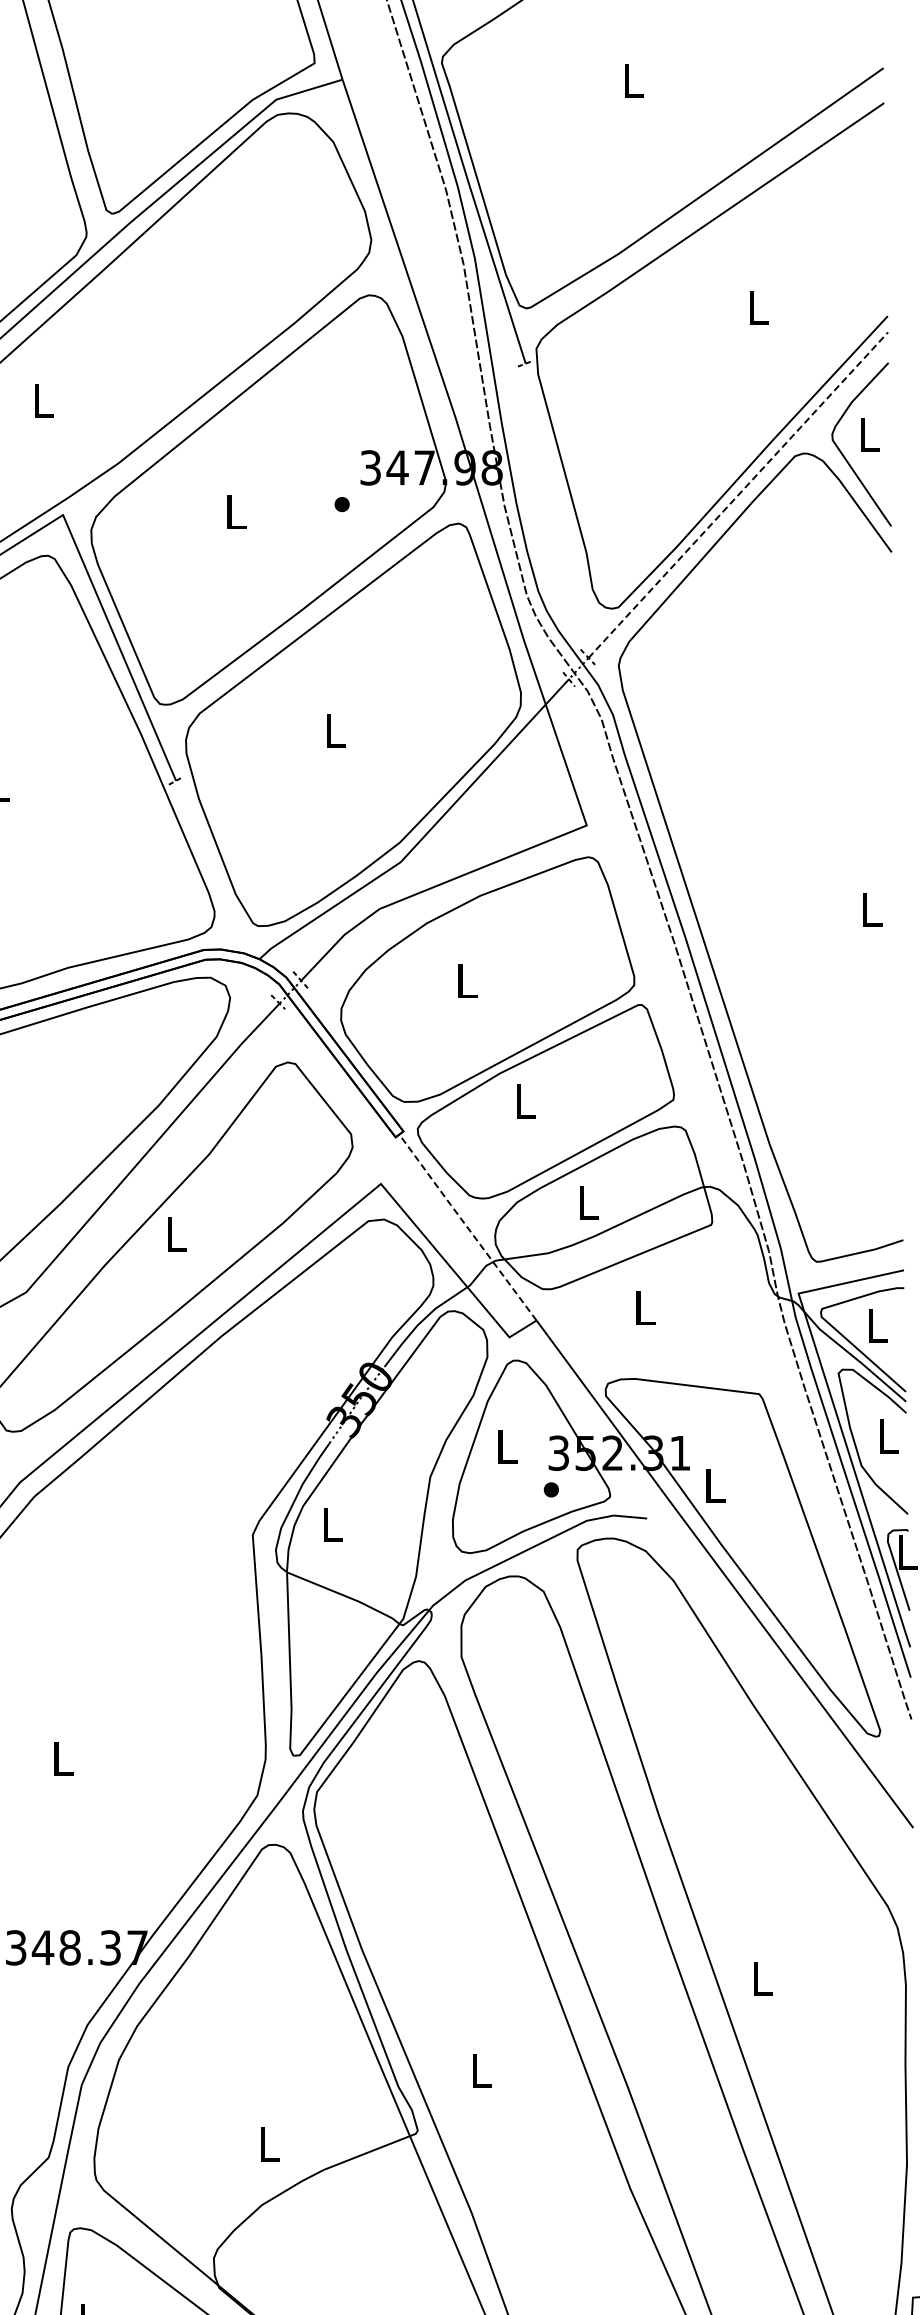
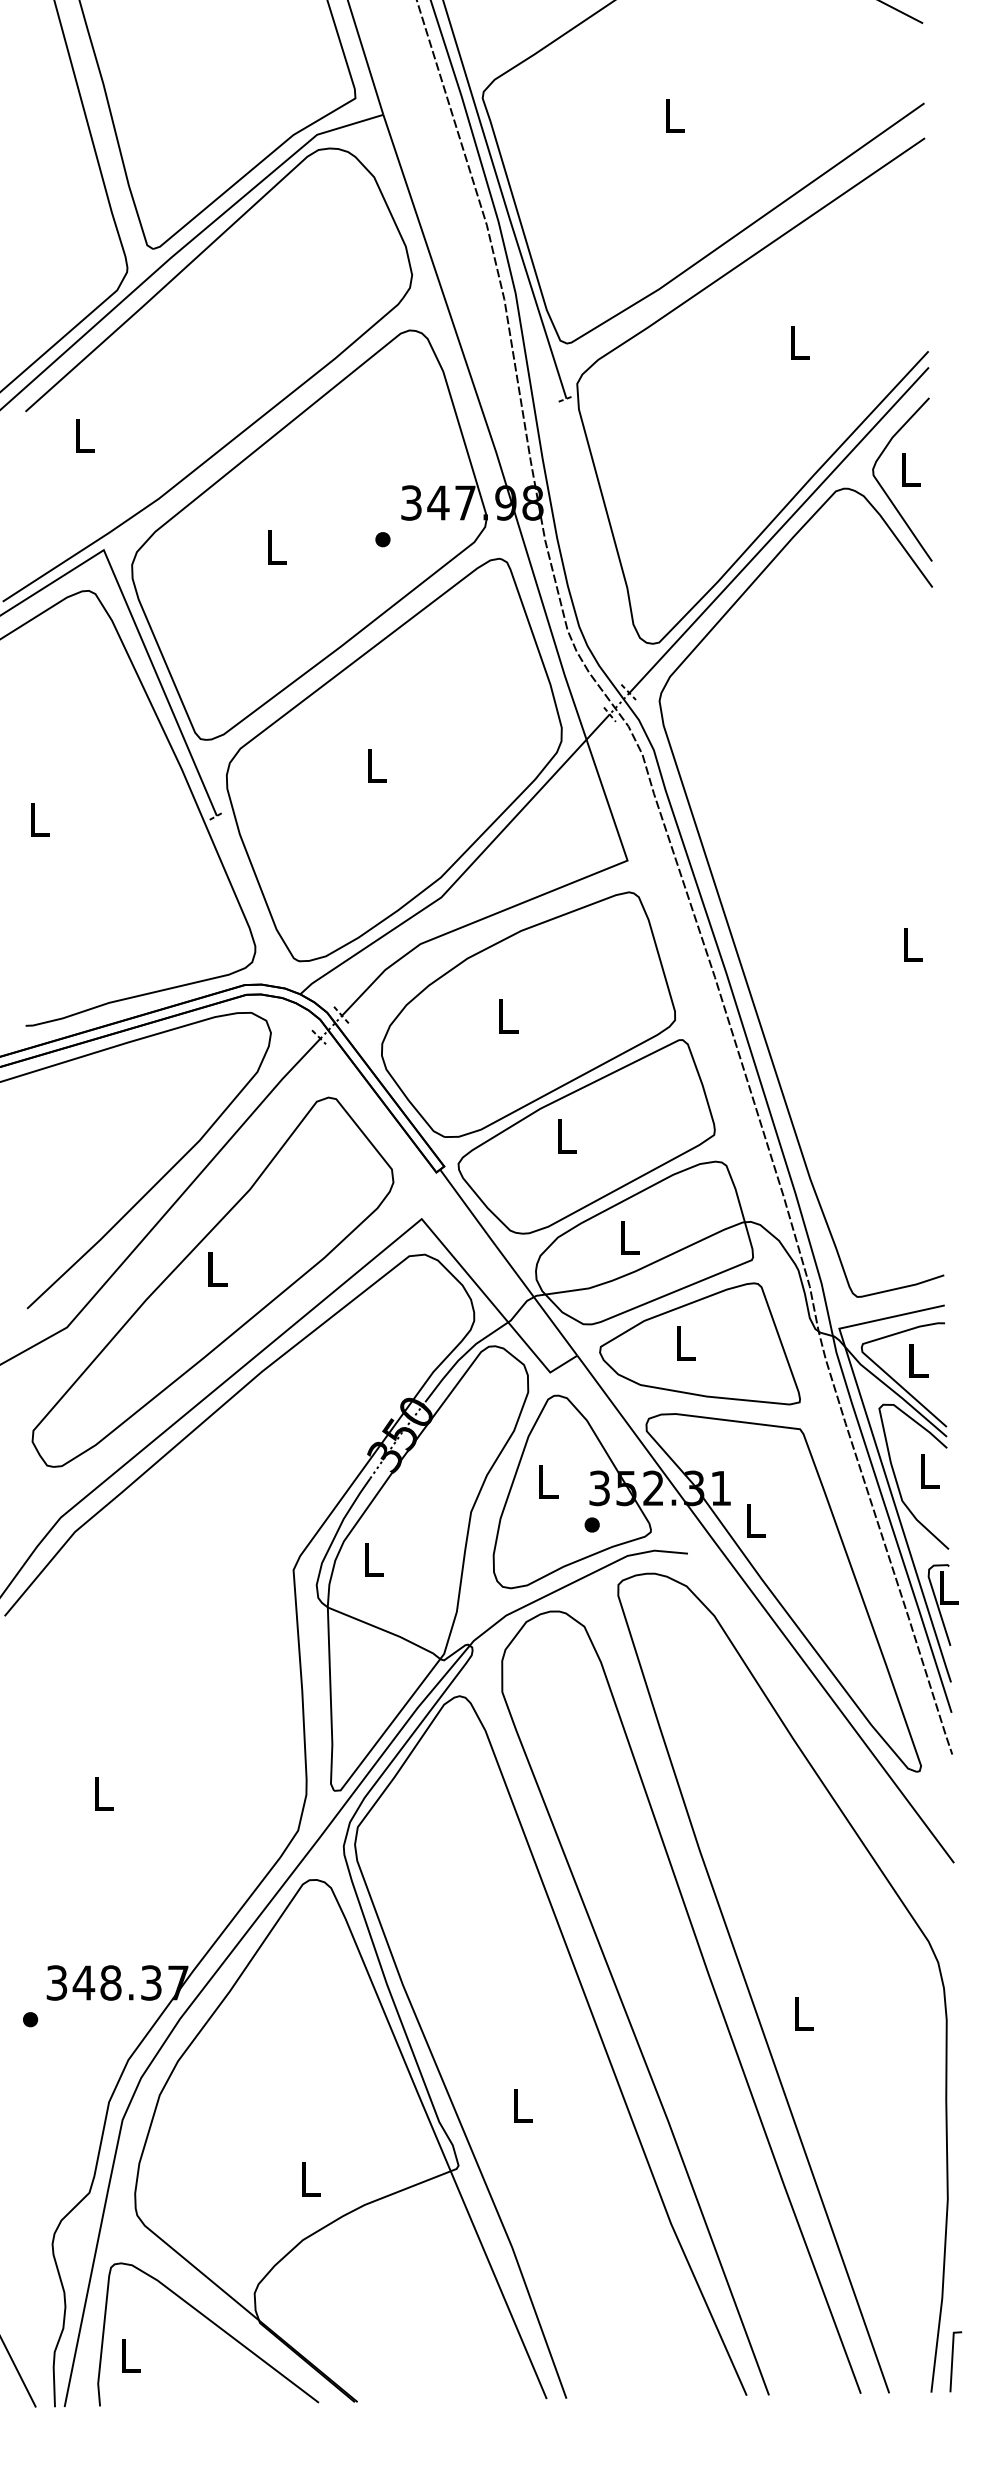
line: (738, 494) -> (779, 529), dashed -> solid
line: (467, 1227) -> (508, 1262), dashed -> solid
part: (658, 1308) -> (699, 1343), added

